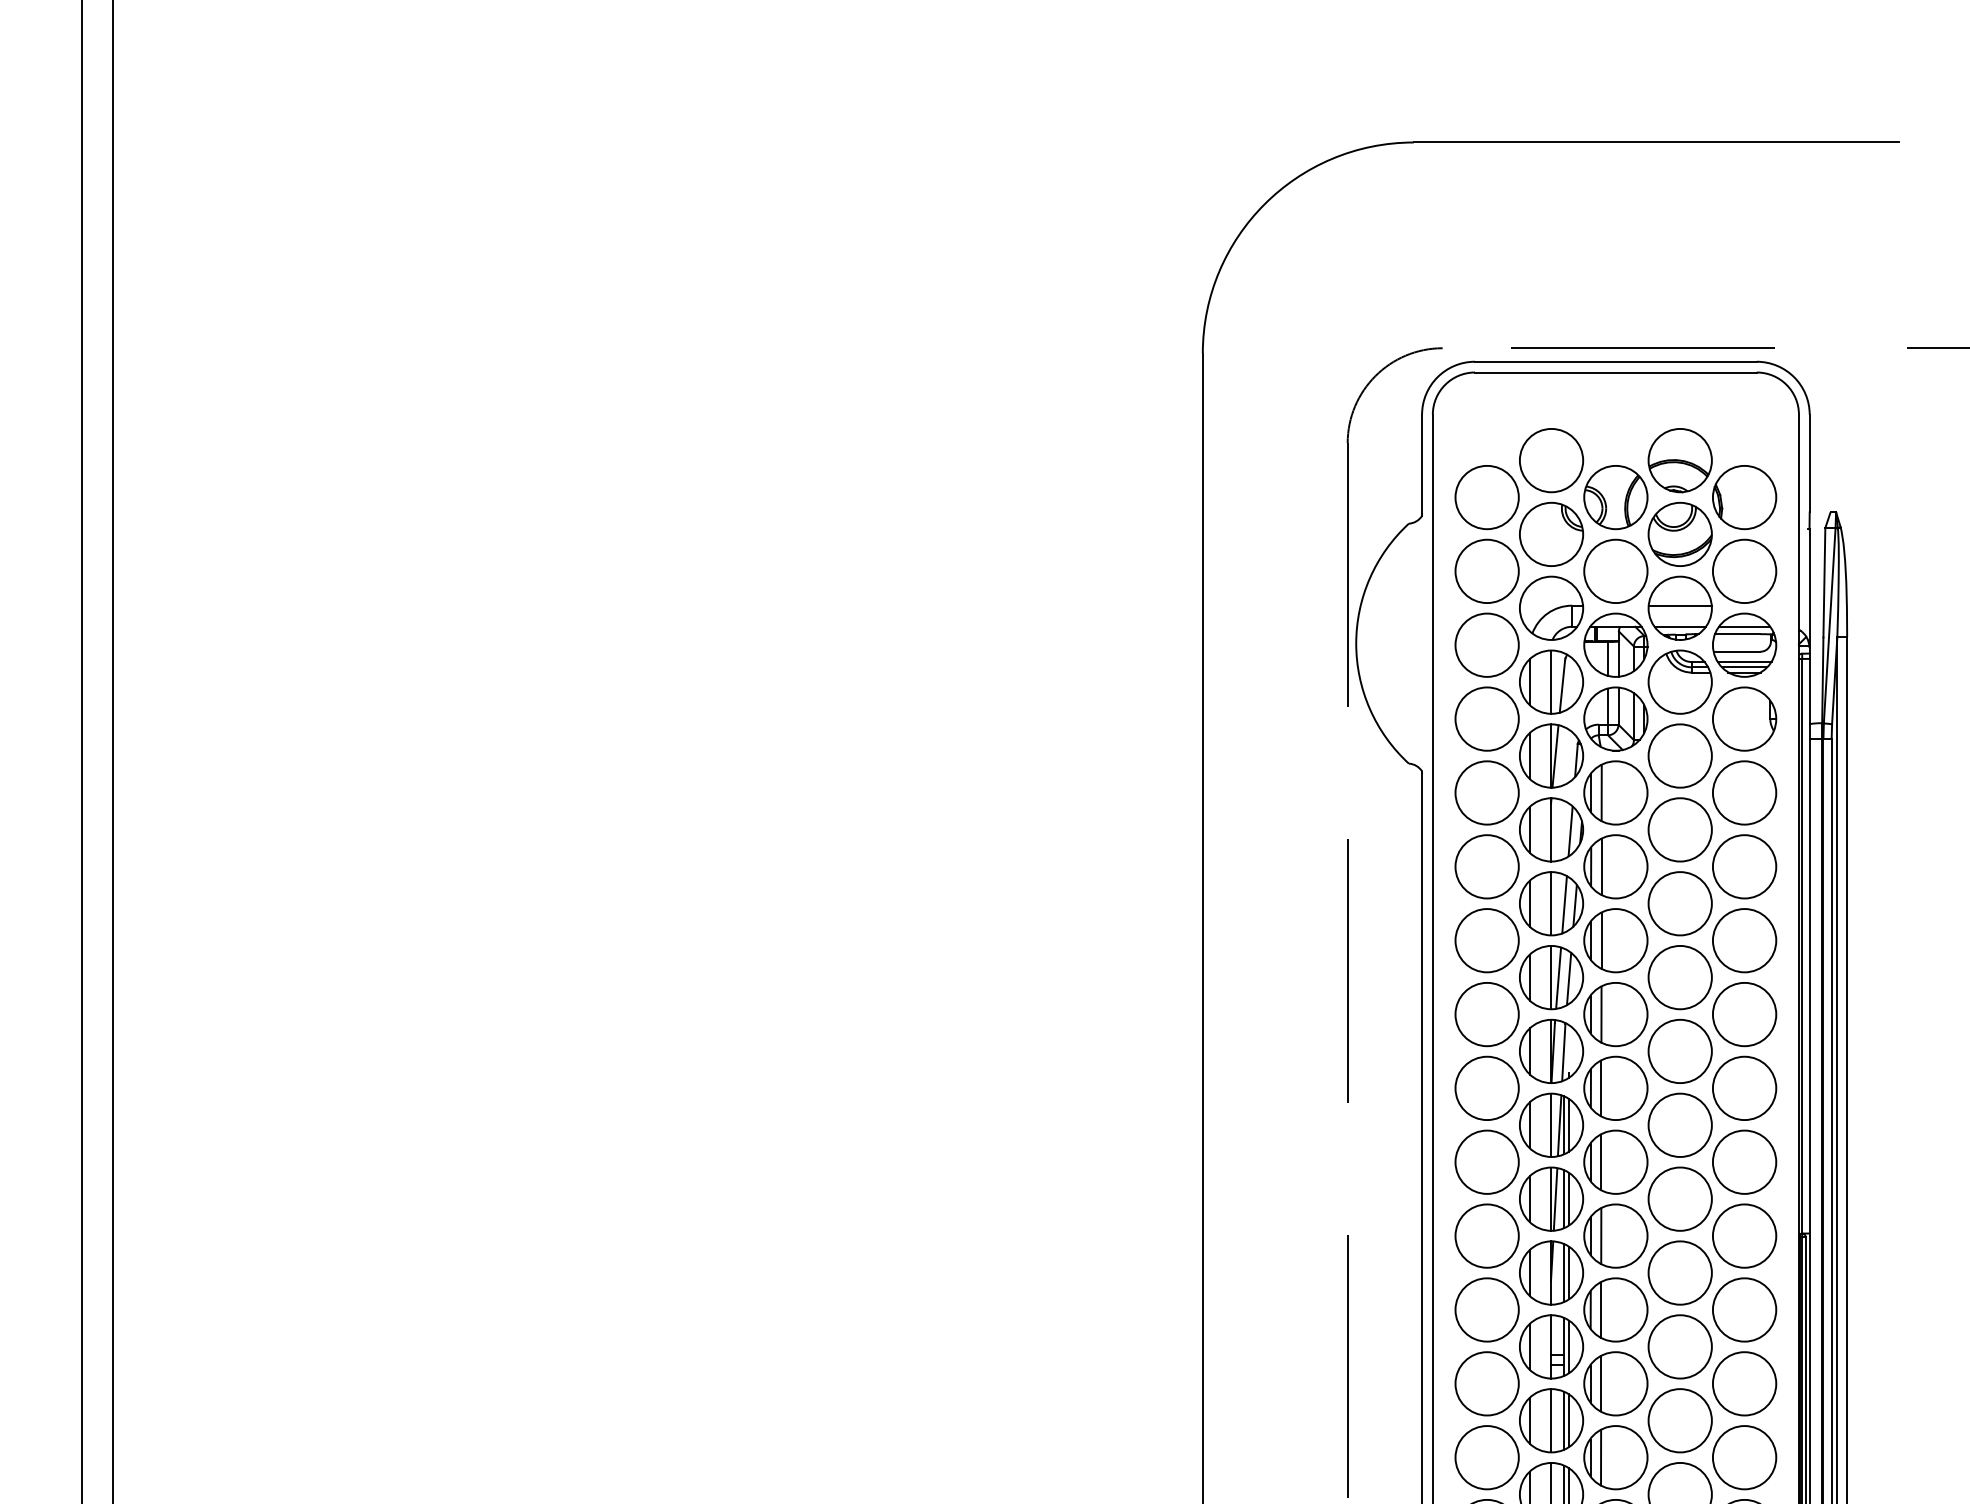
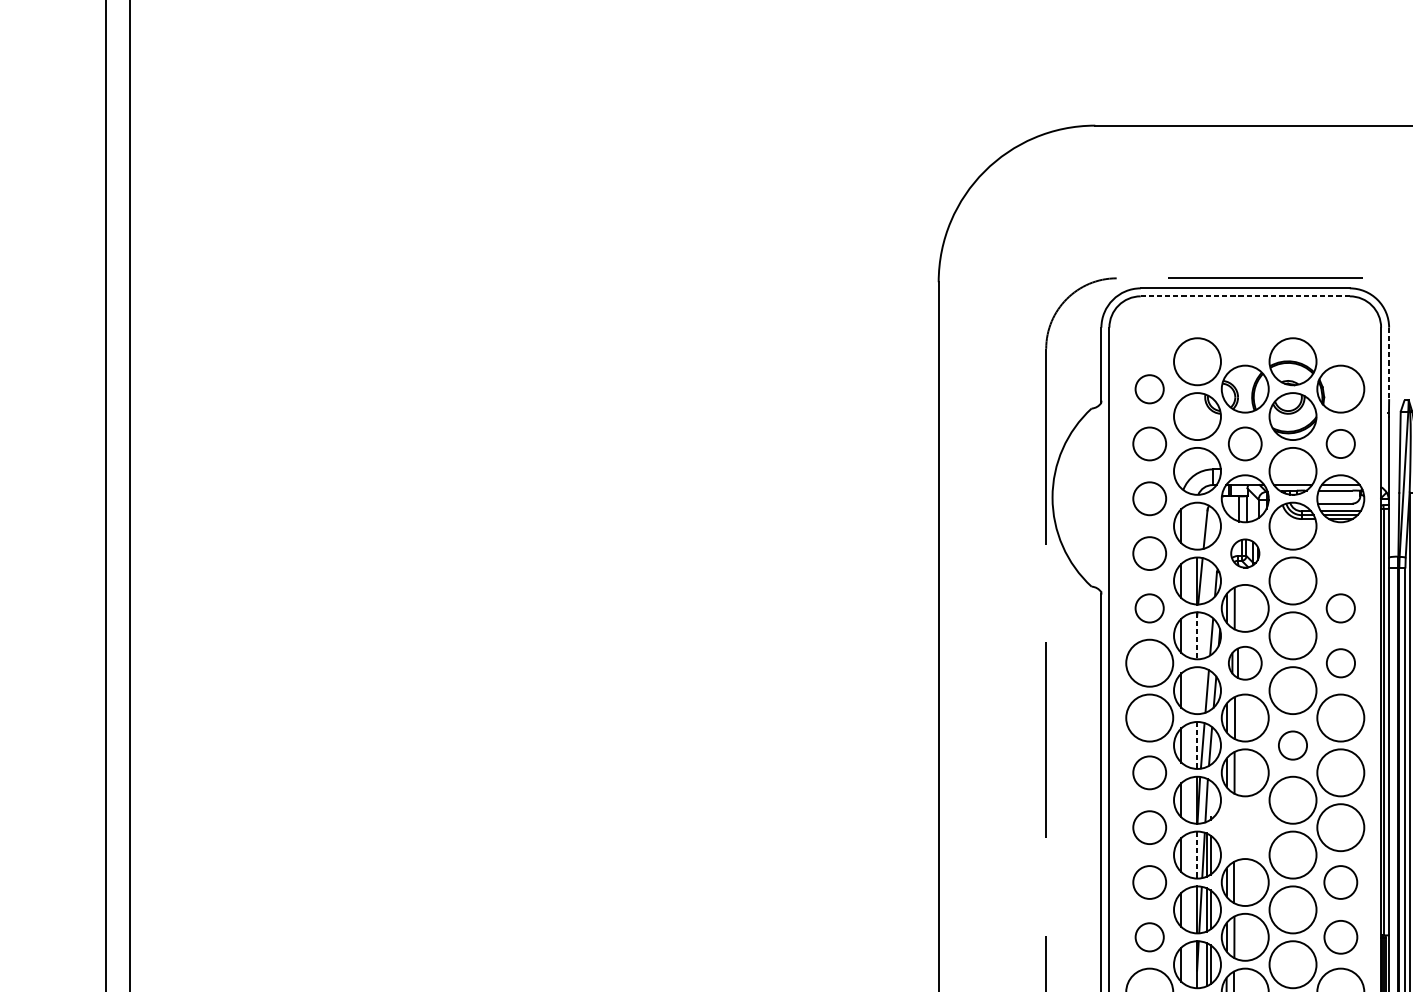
line: (1615, 372) -> (1244, 296), solid -> dashed
line: (1809, 463) -> (1388, 363), solid -> dashed
circle: (1486, 497) -> (1149, 389), size x0.6
circle: (1486, 571) -> (1149, 444), size x0.7
circle: (1615, 571) -> (1244, 444), size x0.7
circle: (1744, 571) -> (1340, 444), size x0.6
line: (1679, 605) -> (1292, 469), removed
circle: (1486, 644) -> (1149, 498), size x0.7
line: (1551, 681) -> (1197, 525), removed
circle: (1486, 718) -> (1149, 553), size x0.7
part: (1615, 718) -> (1244, 553), size x0.6
part: (1744, 718) -> (1340, 553), removed
circle: (1486, 792) -> (1149, 608), size x0.6
circle: (1744, 792) -> (1340, 608), size x0.6
line: (1551, 829) -> (1197, 635), solid -> dashed
part: (1615, 866) -> (1244, 662), size x0.7
circle: (1744, 866) -> (1340, 662), size x0.6
line: (1551, 903) -> (1197, 690), removed
line: (1551, 977) -> (1197, 745), solid -> dashed
circle: (1679, 977) -> (1292, 745), size x0.6
circle: (1486, 1014) -> (1149, 772), size x0.7
part: (1615, 1087) -> (1244, 827), removed
circle: (1486, 1088) -> (1149, 827), size x0.7
line: (1551, 1125) -> (1197, 855), solid -> dashed
circle: (1486, 1161) -> (1149, 881), size x0.7
circle: (1744, 1161) -> (1340, 881), size x0.7
circle: (1486, 1235) -> (1149, 936), size x0.6
circle: (1744, 1235) -> (1340, 936), size x0.7

